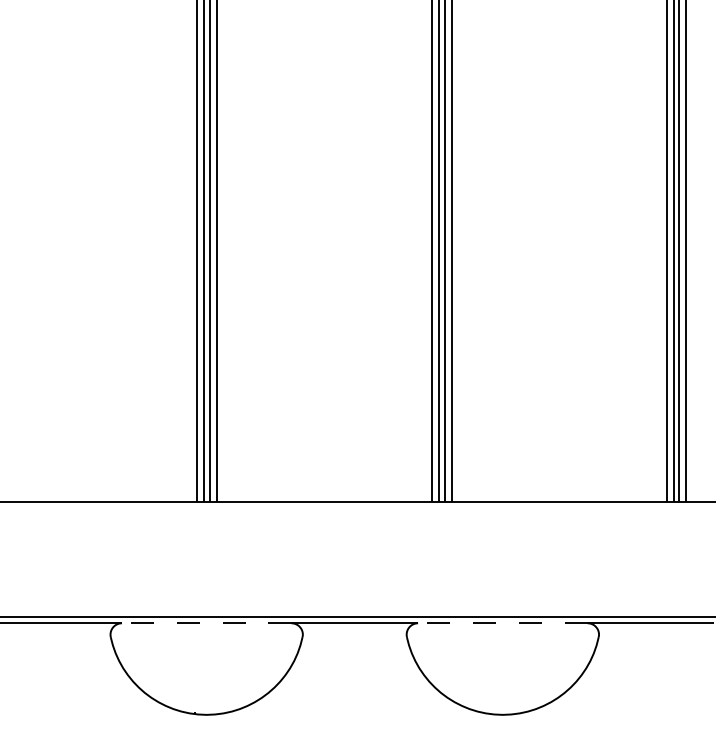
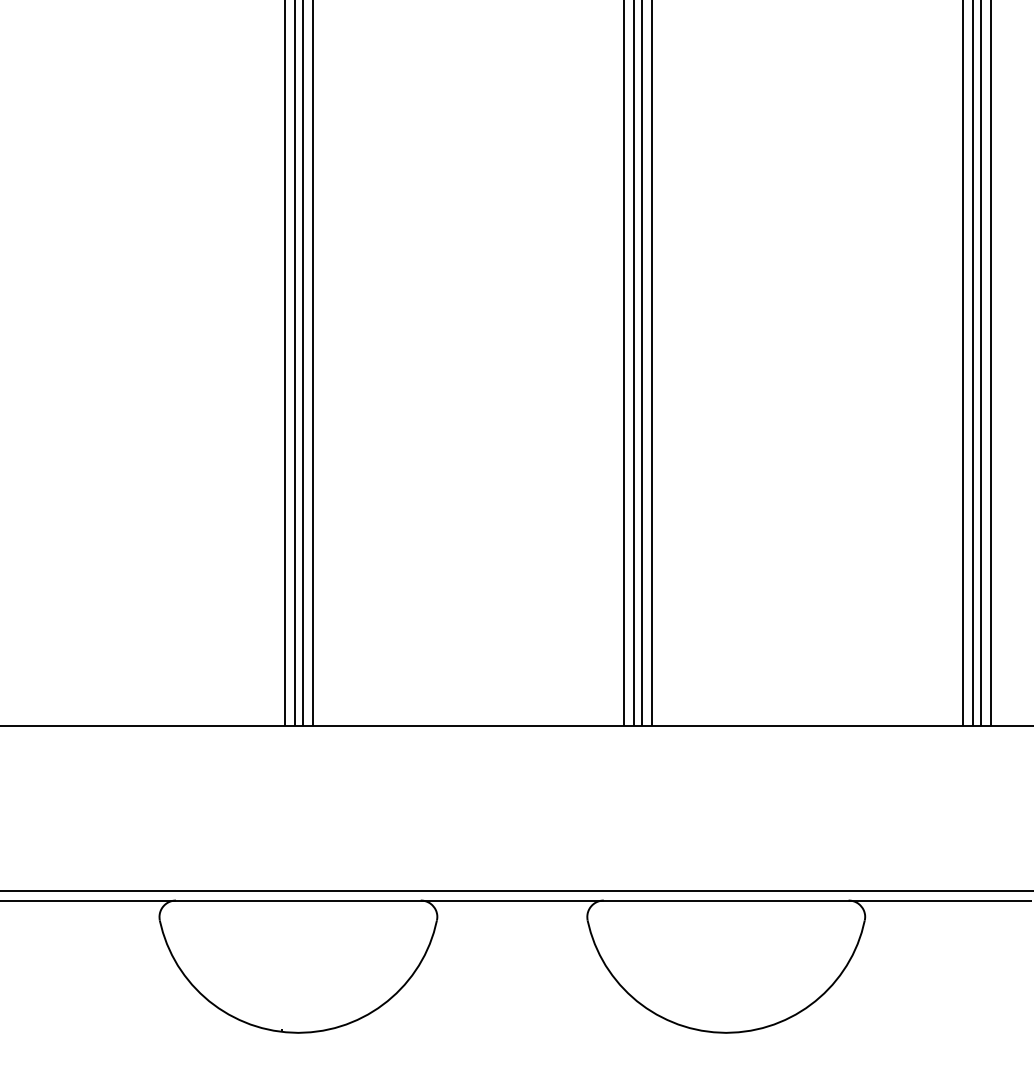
line: (206, 623) -> (298, 900), dashed -> solid
line: (502, 623) -> (725, 900), dashed -> solid

